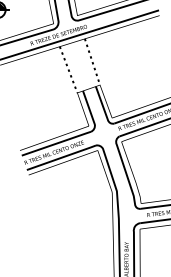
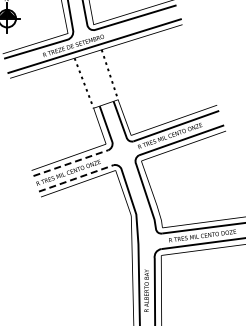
line: (56, 143) -> (71, 162), solid -> dashed
line: (62, 157) -> (77, 178), solid -> dashed

